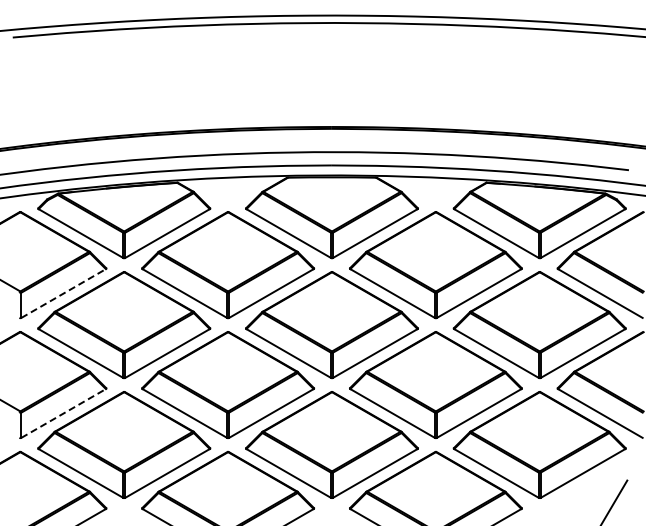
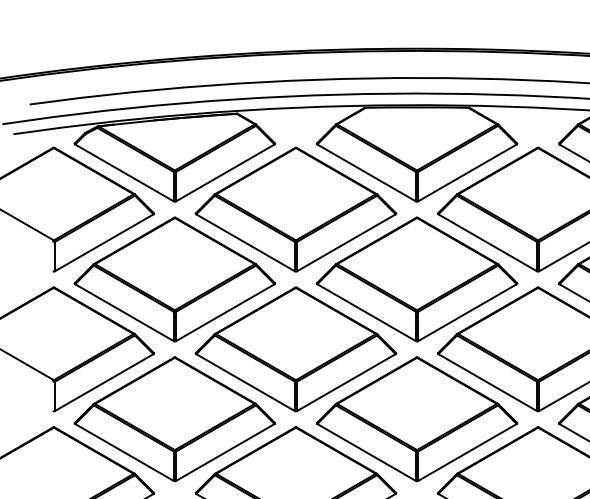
line: (63, 293) -> (104, 242), dashed -> solid
line: (63, 413) -> (104, 382), dashed -> solid

